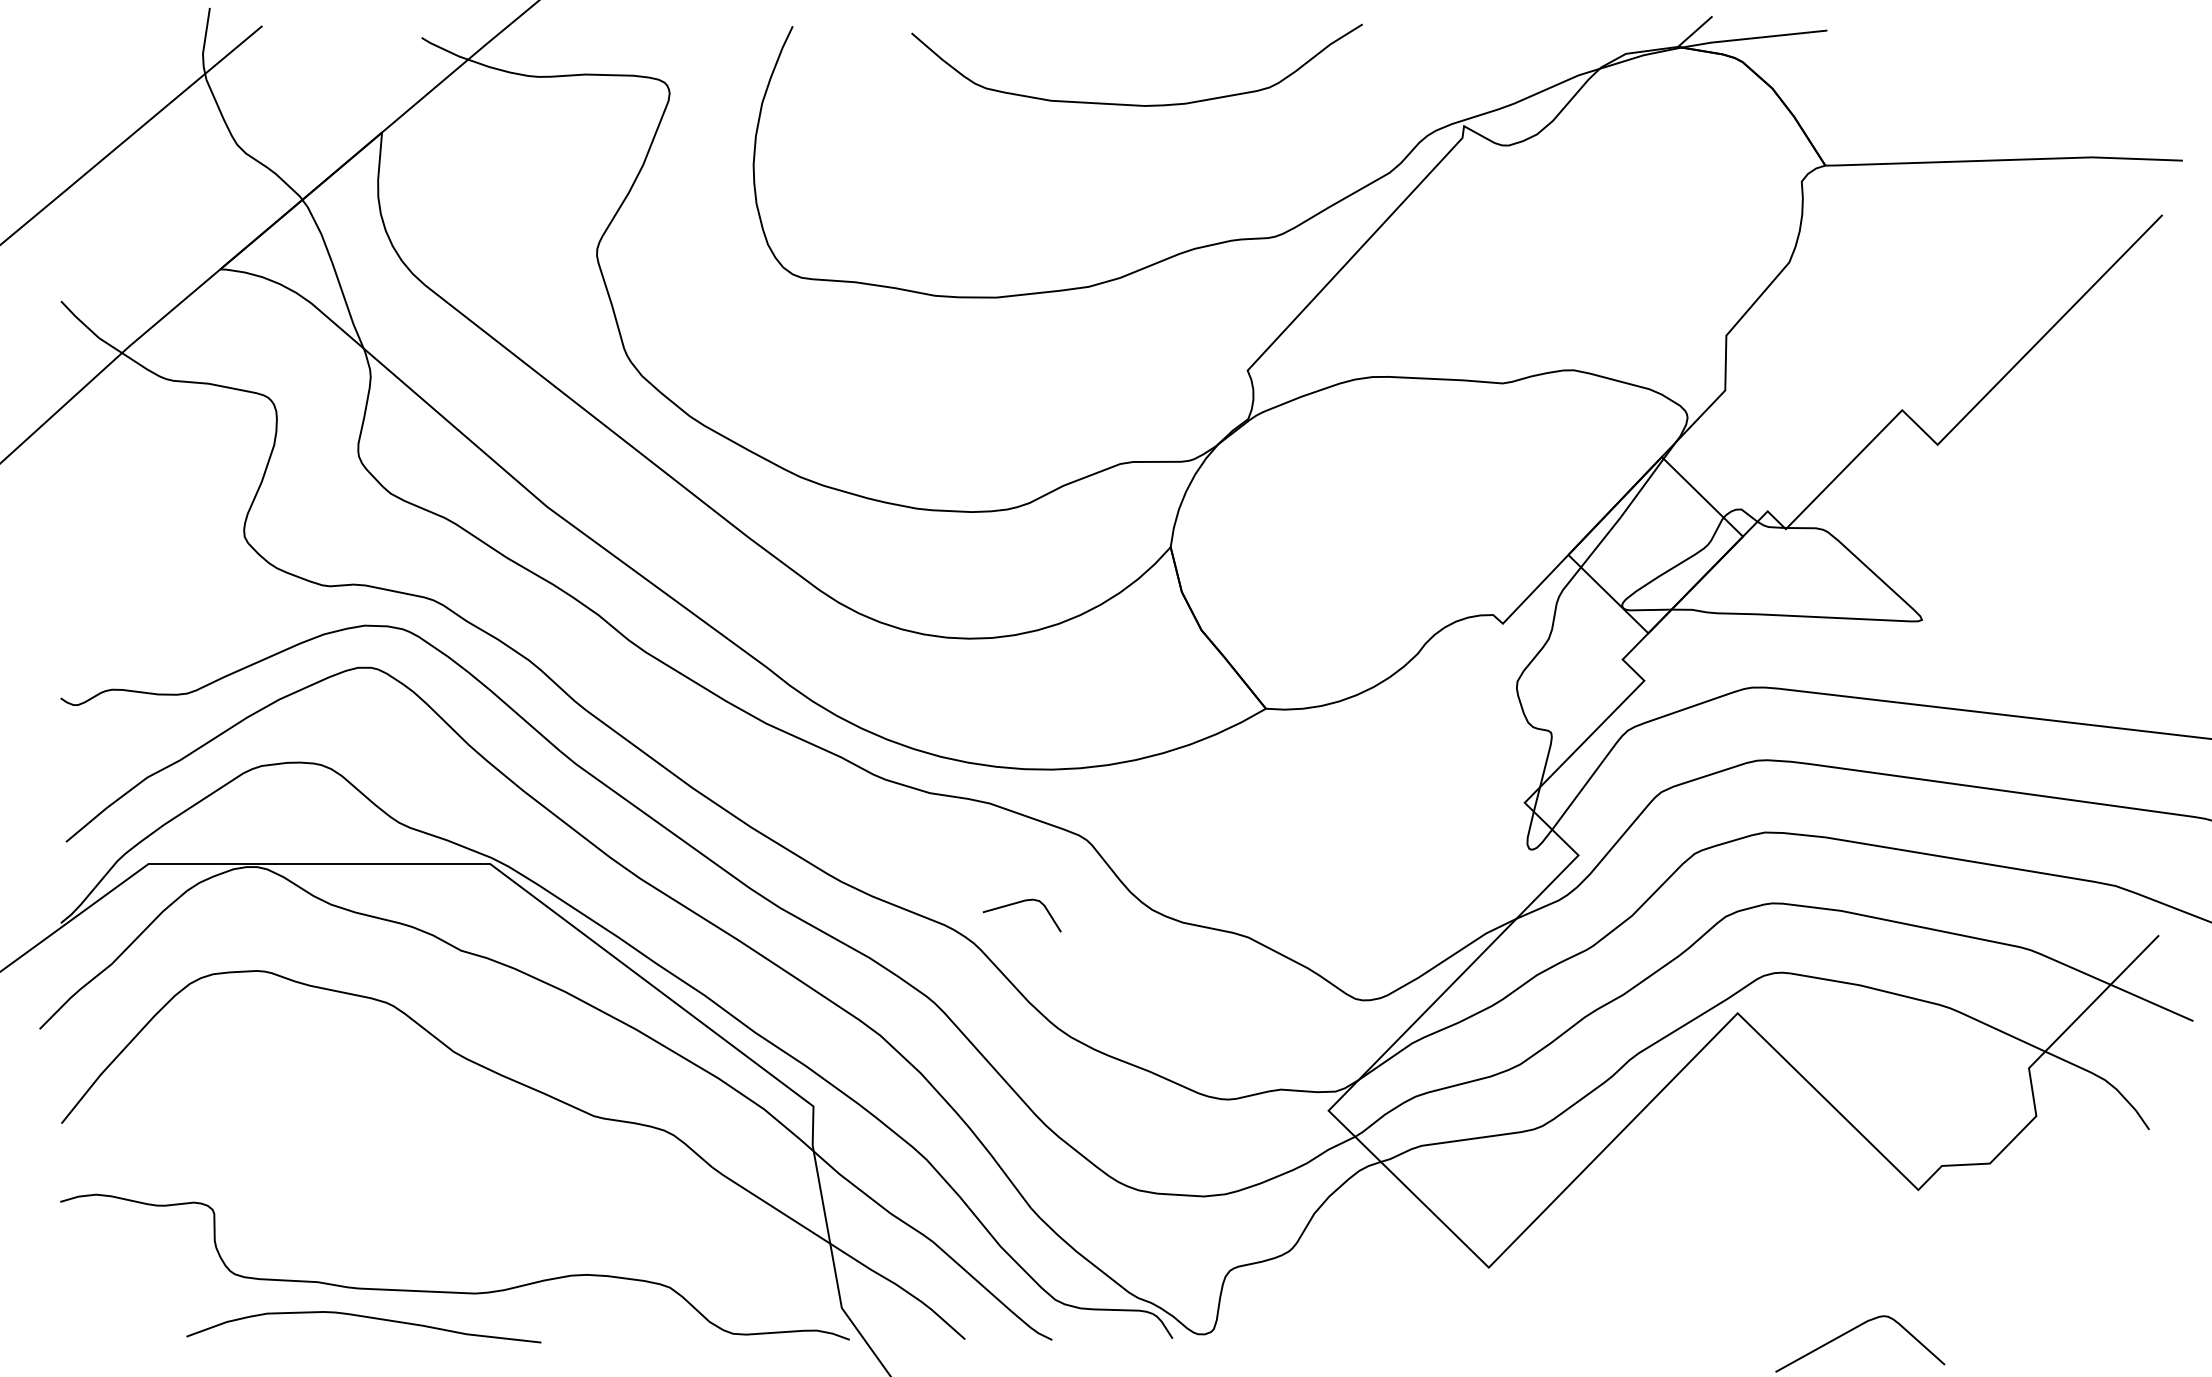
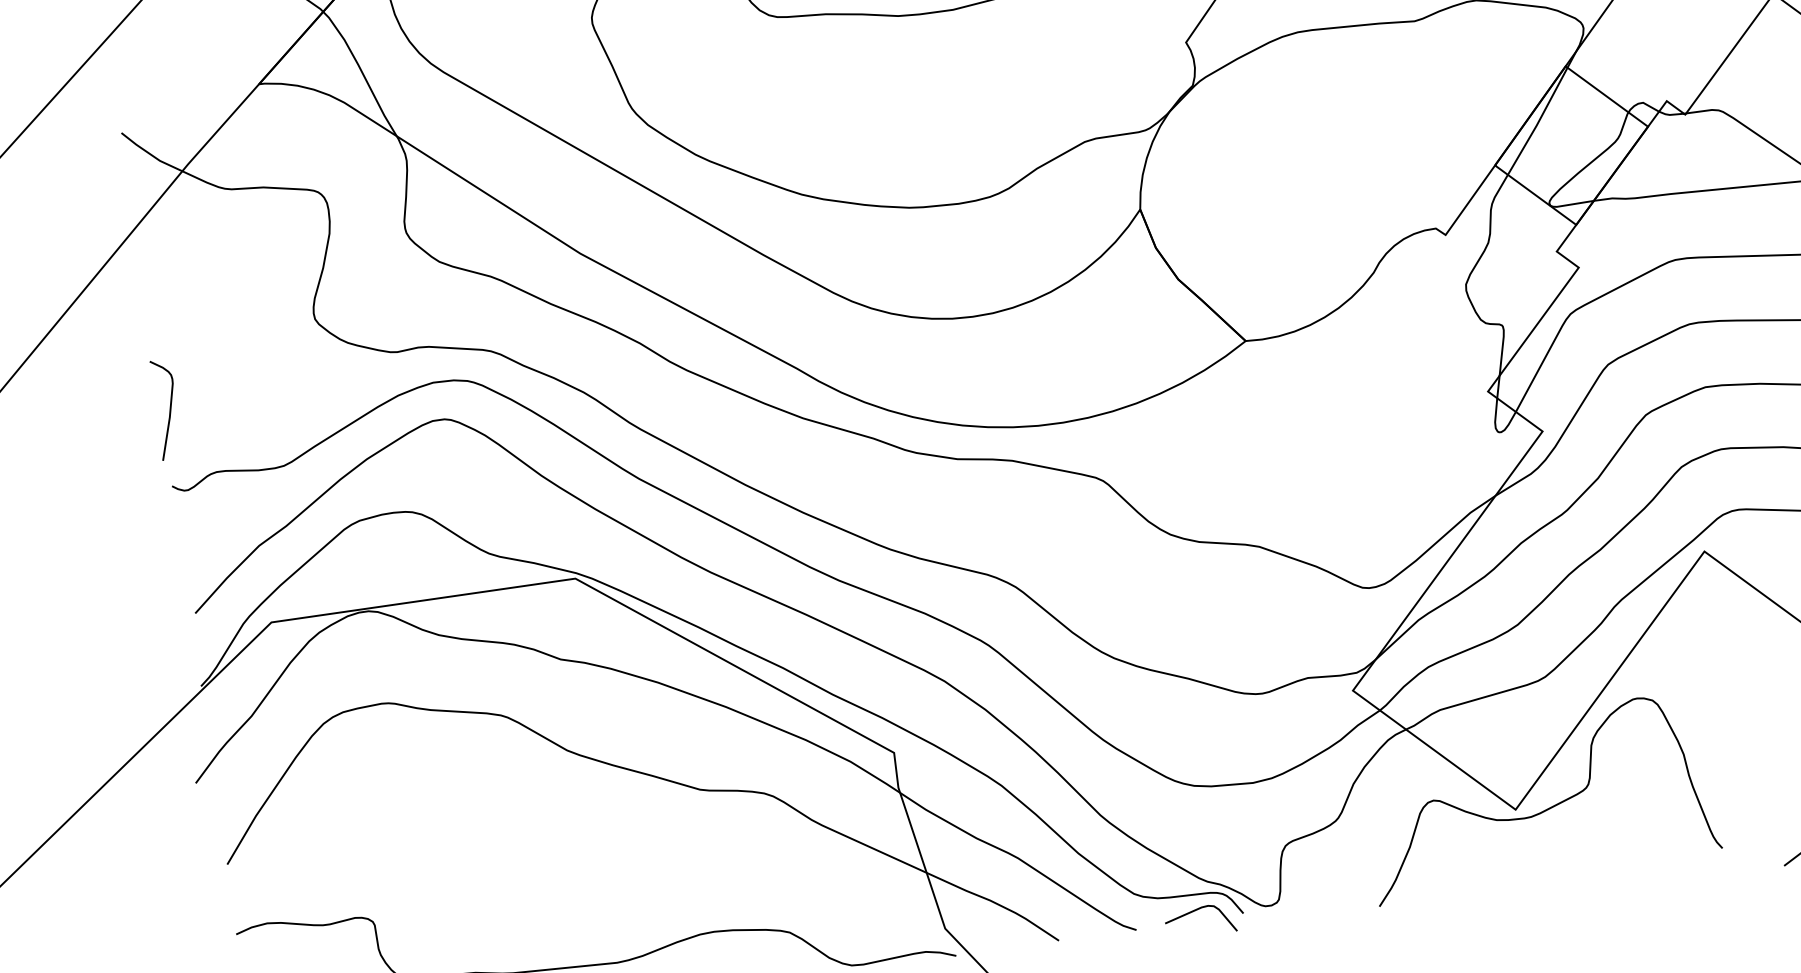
curve: (70, 612) -> (169, 408), added
curve: (1019, 903) -> (1196, 910), moved
curve: (1523, 1271) -> (1546, 808), added

